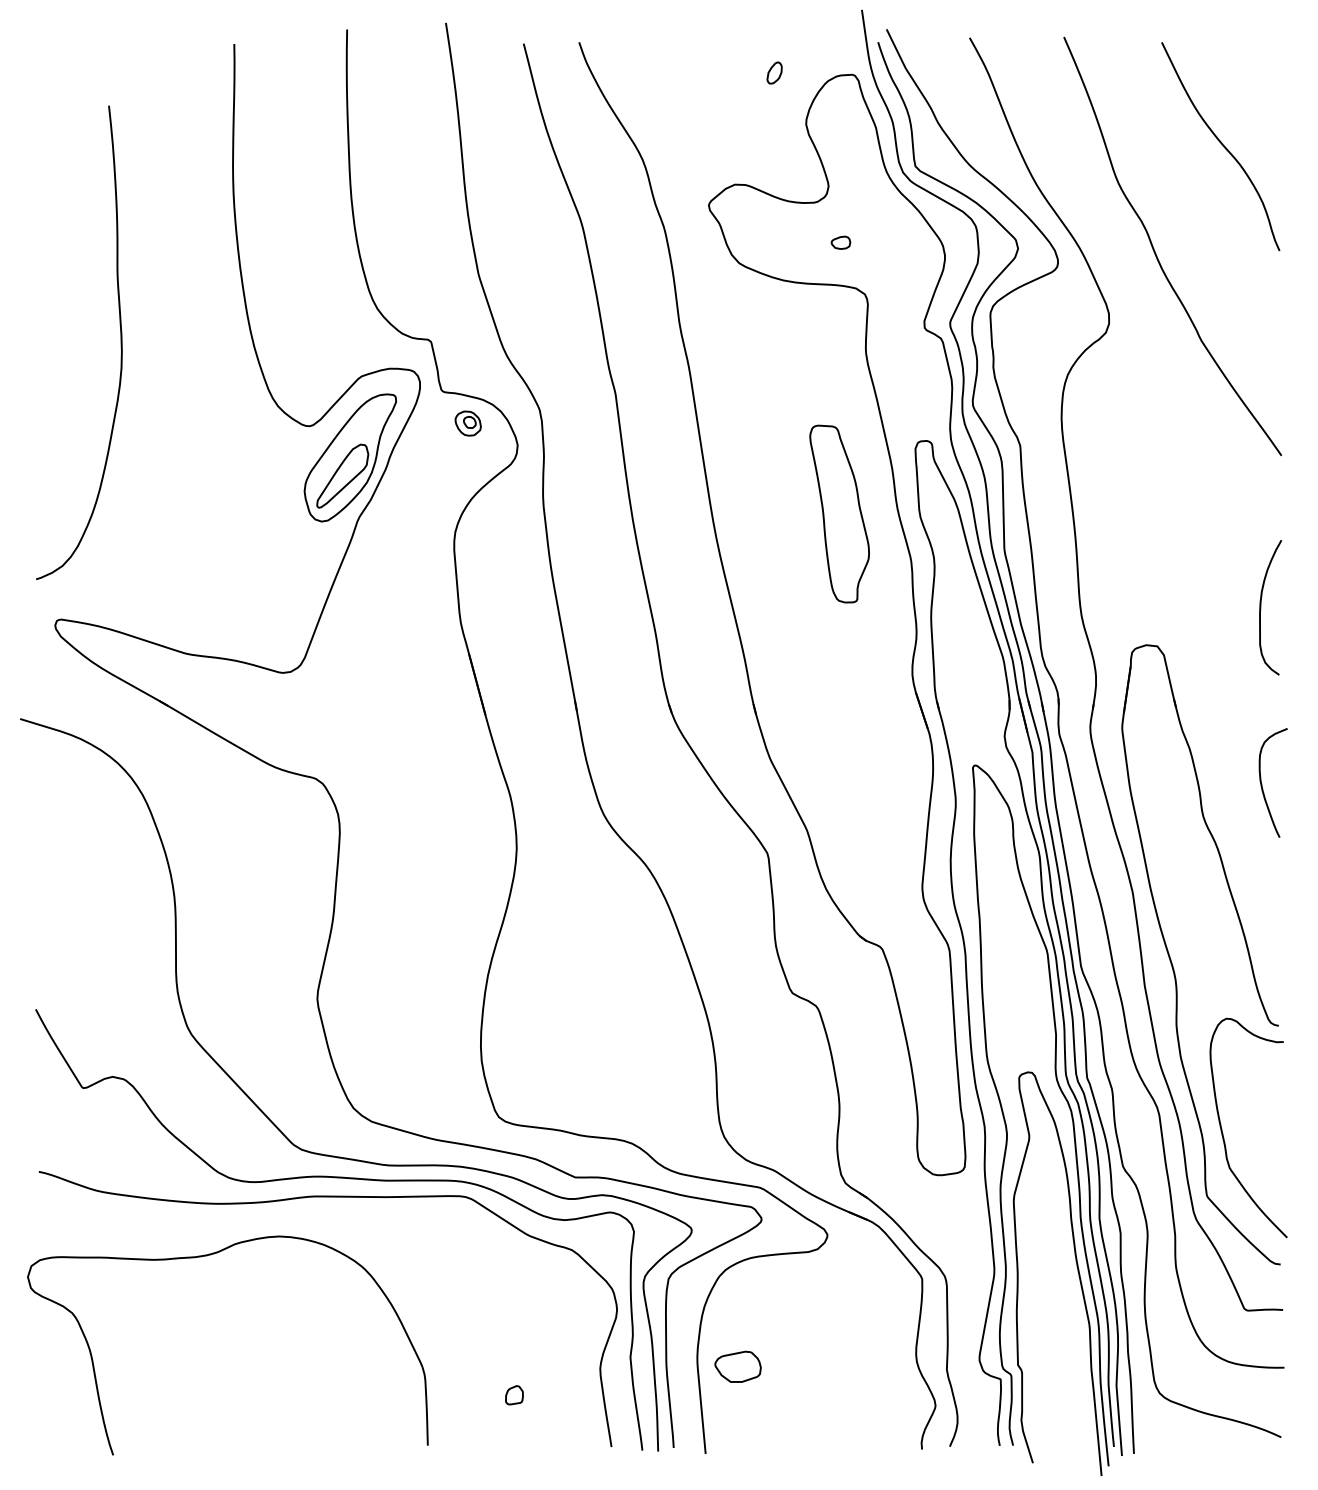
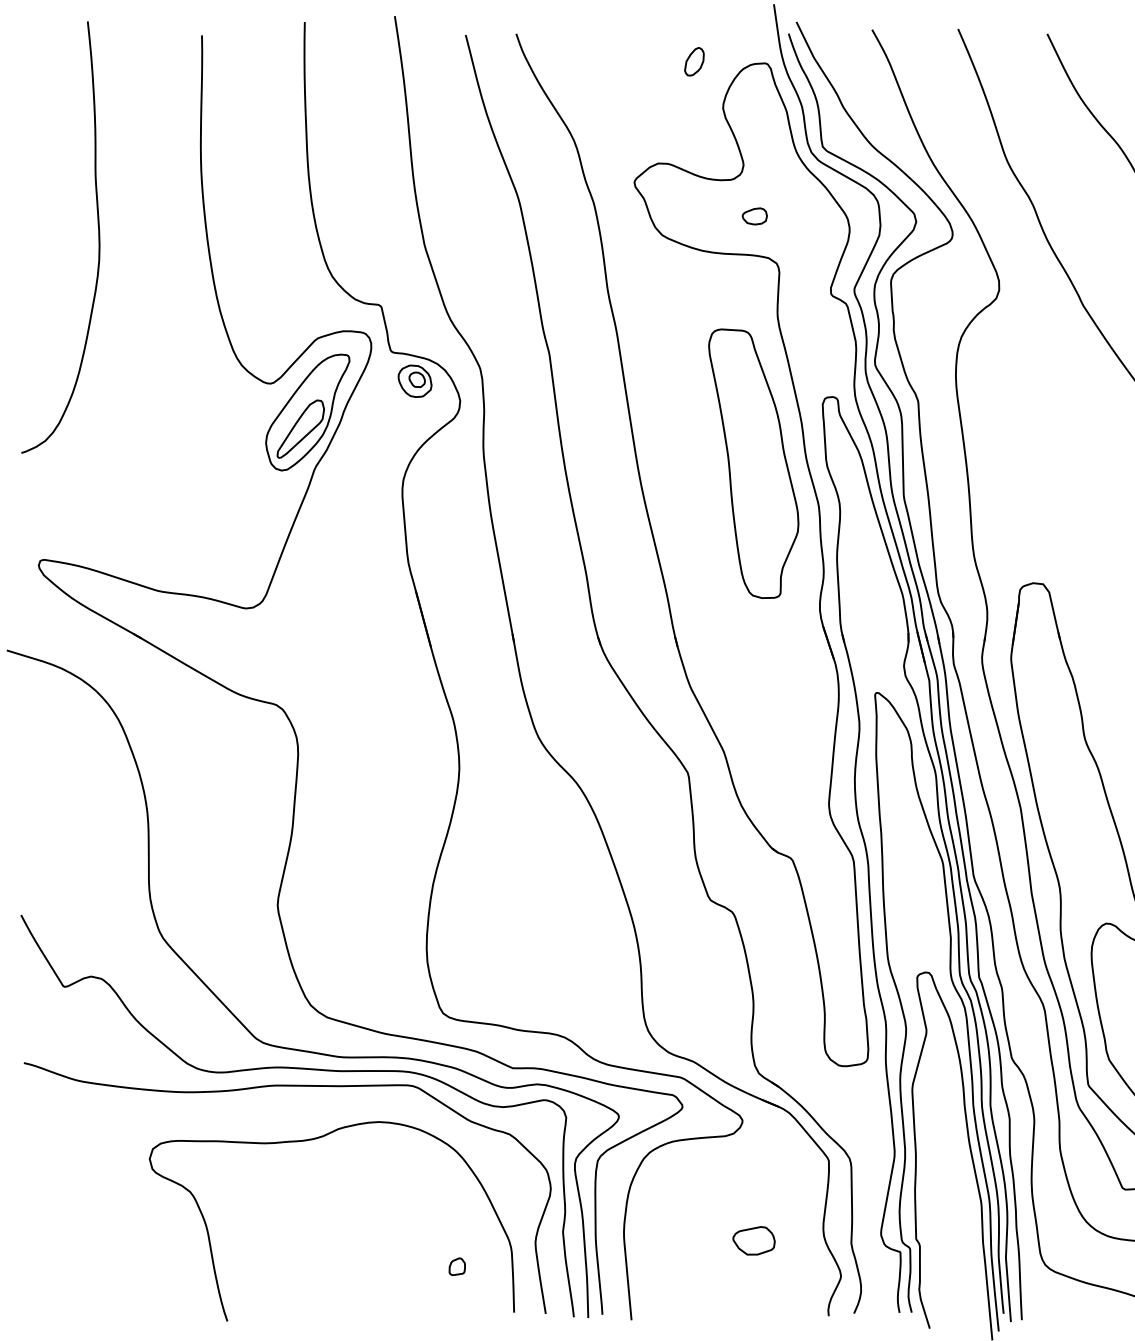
part: (774, 72) -> (694, 61), size x1.43
part: (840, 242) -> (754, 216), size x1.43
curve: (120, 342) -> (98, 237), moved
part: (468, 423) -> (415, 381), size x1.43
part: (839, 513) -> (753, 463), size x1.67
part: (207, 1256) -> (313, 1140), moved
part: (737, 1366) -> (753, 1240), moved

